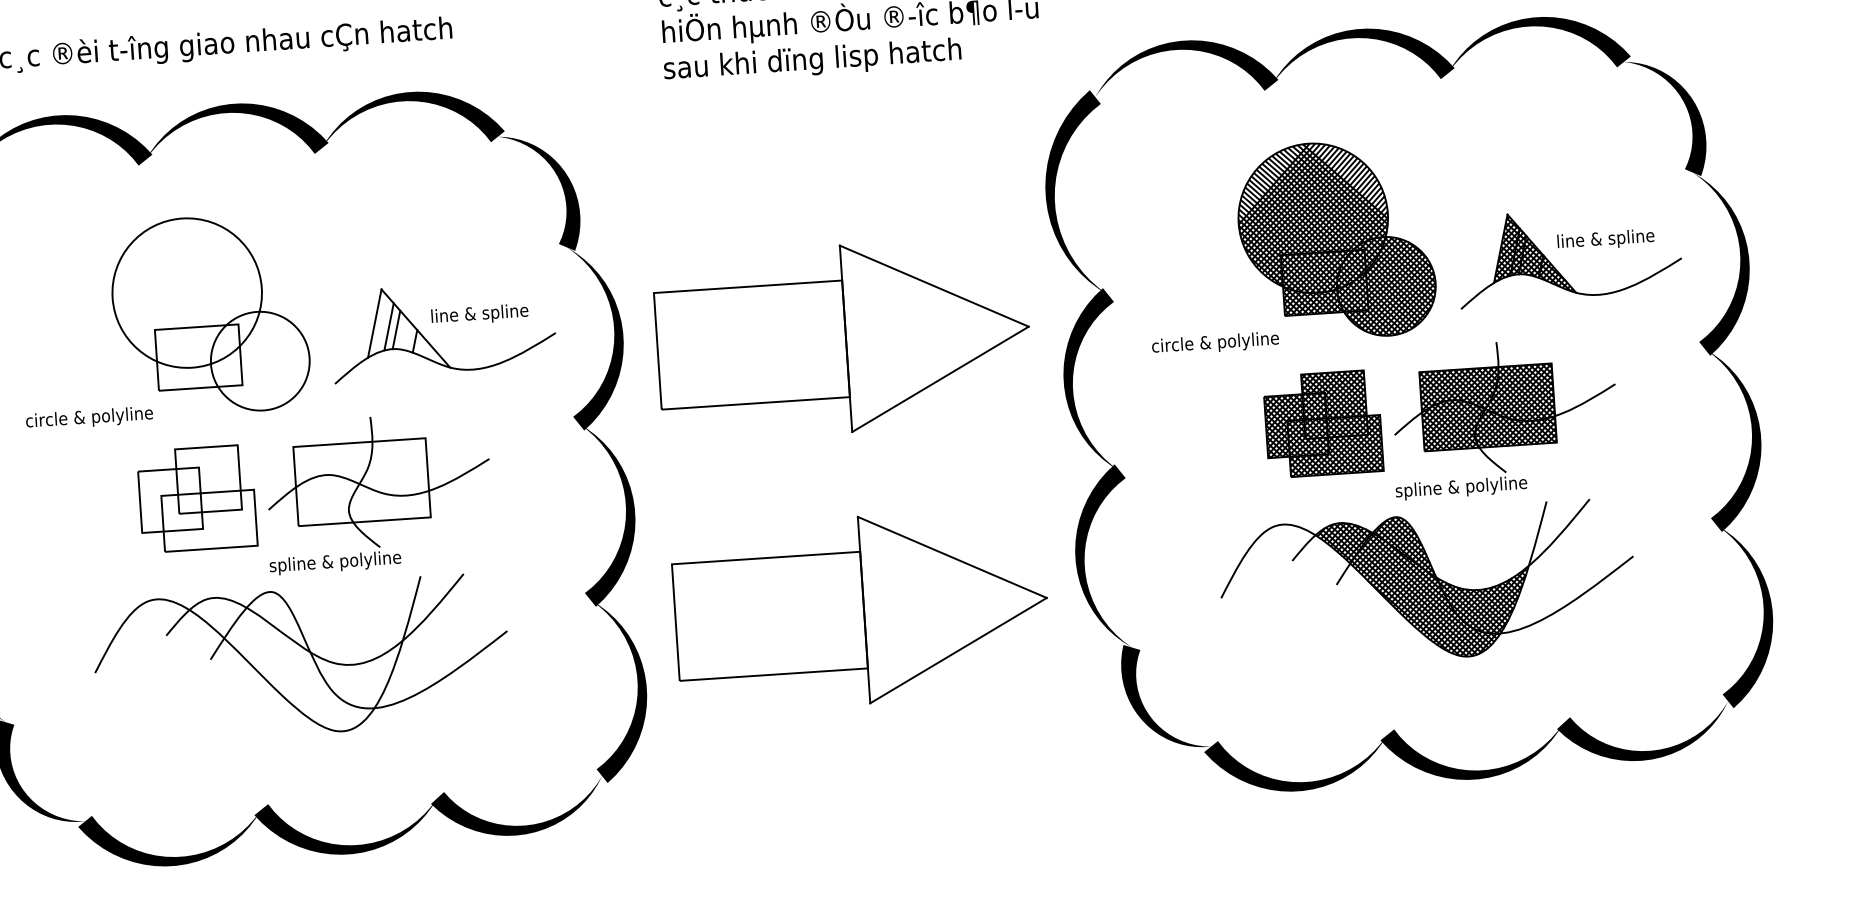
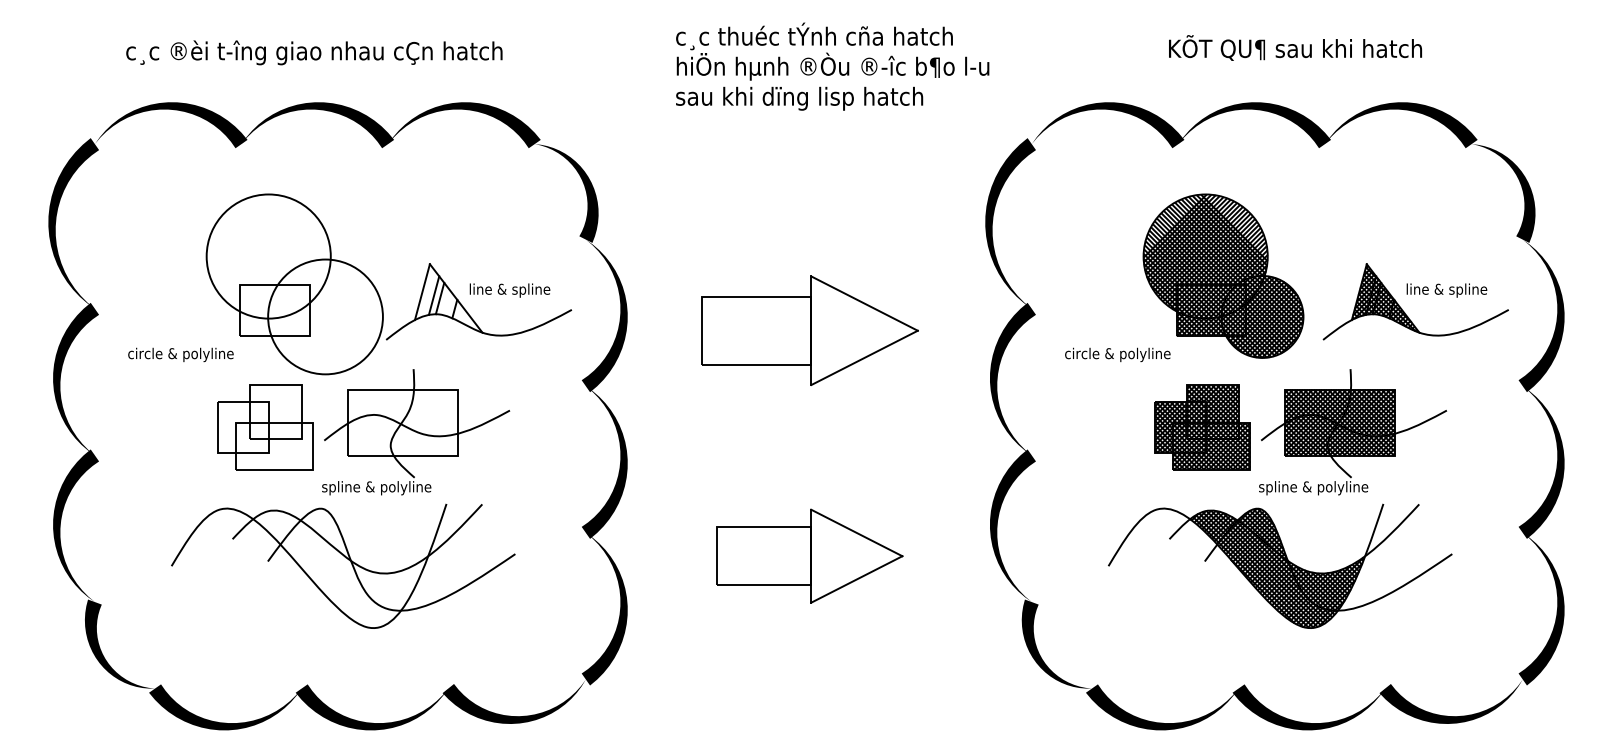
part: (843, 338) -> (809, 330), size x0.7
circle: (260, 360) -> (325, 316), size x1.4
part: (860, 609) -> (809, 555), size x0.6

